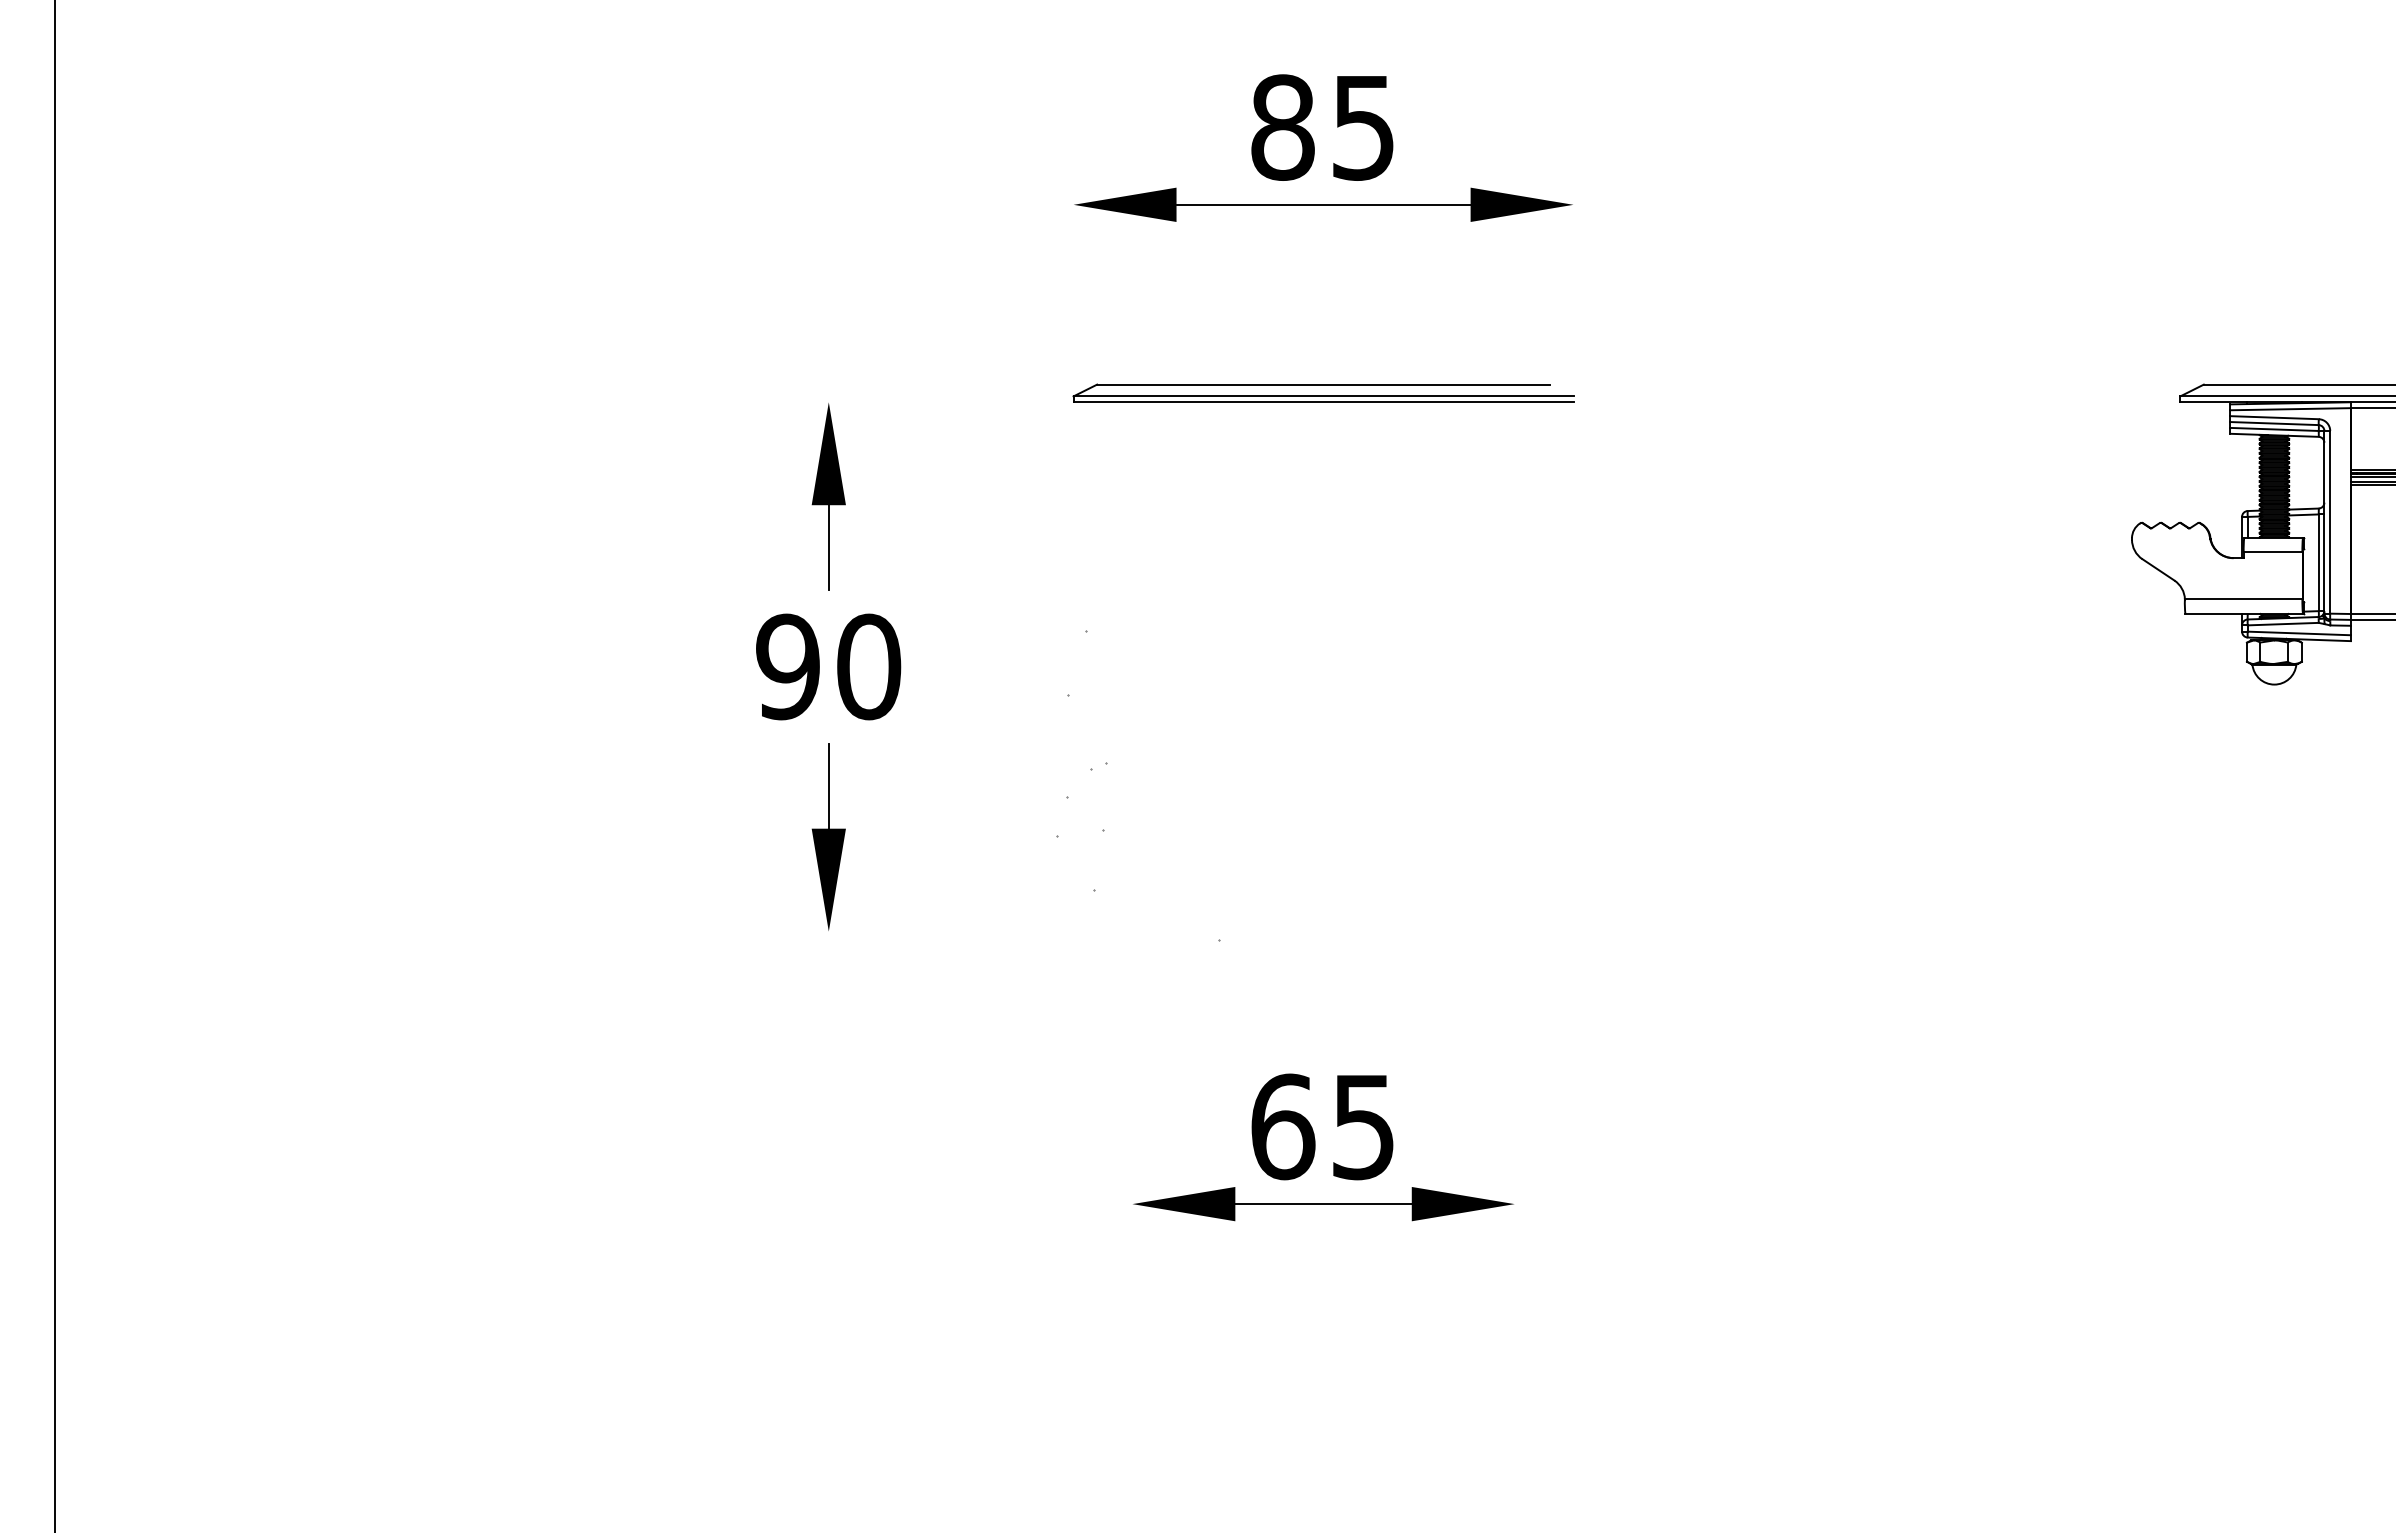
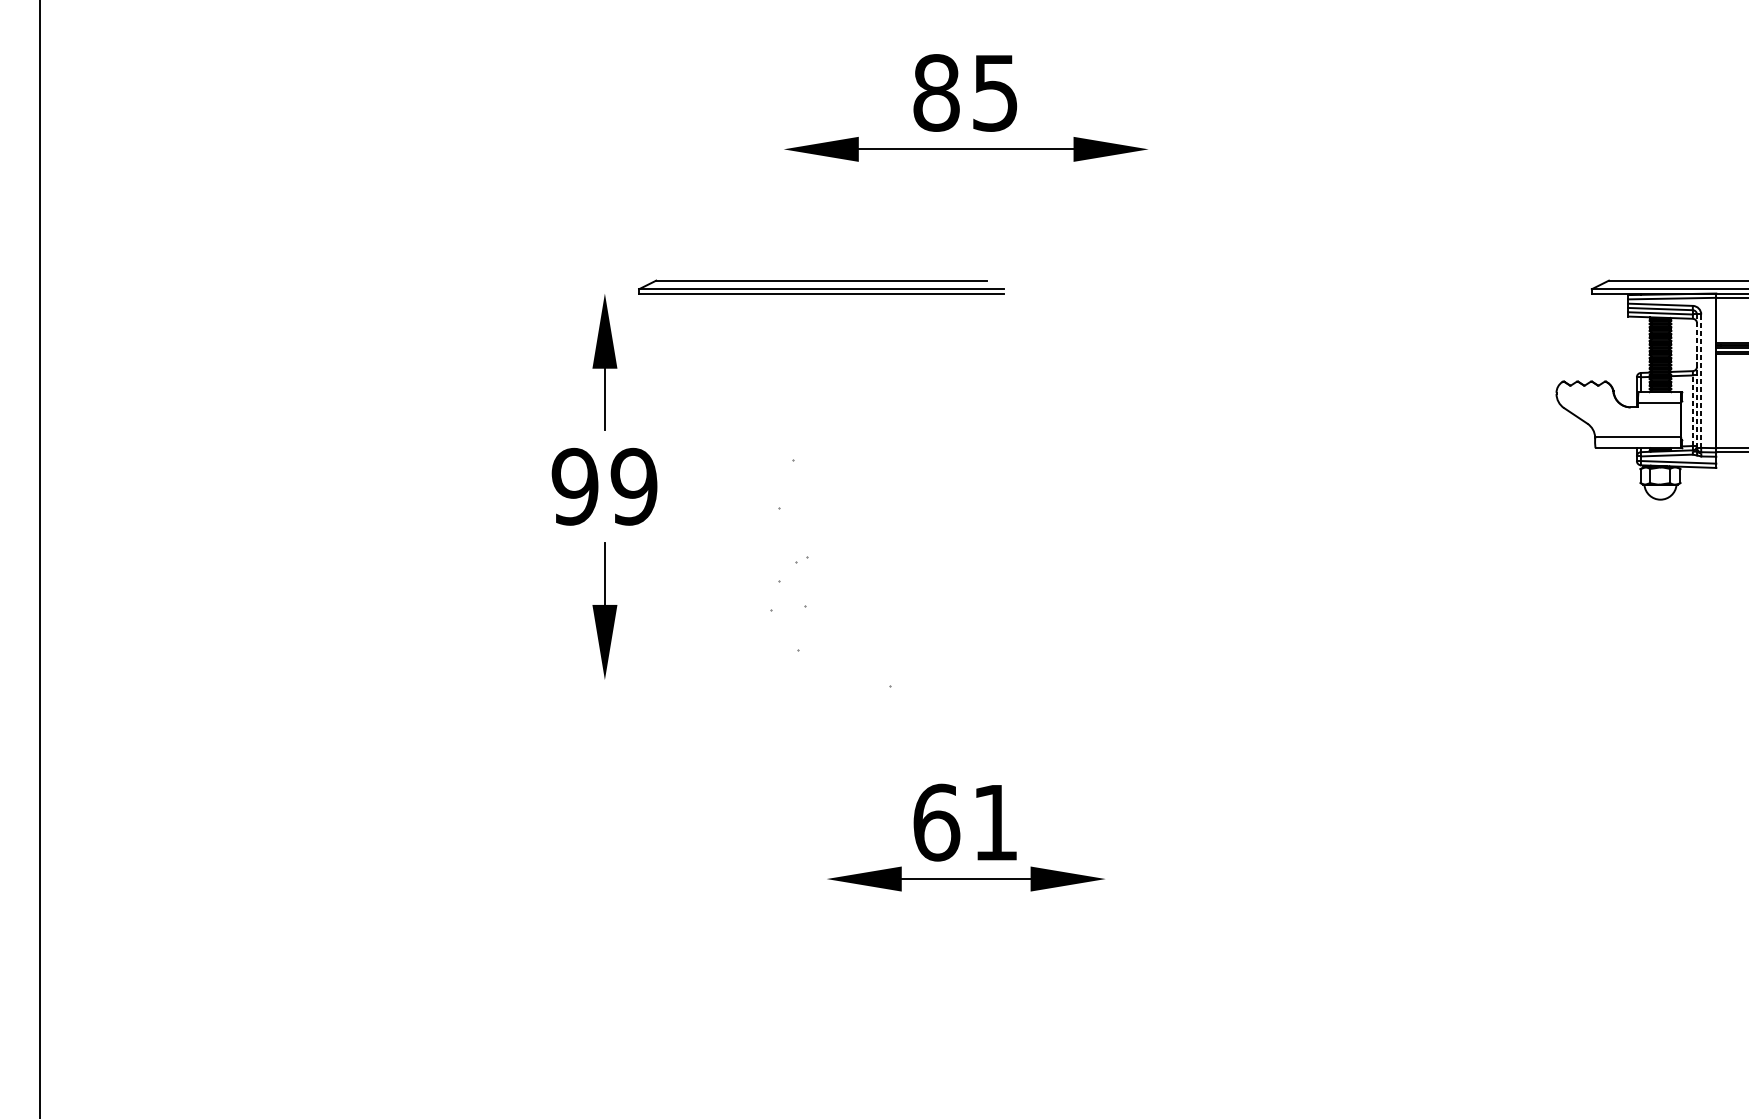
part: (1323, 392) -> (821, 286), moved
line: (2324, 521) -> (1697, 380), solid -> dashed
line: (2330, 522) -> (1701, 381), solid -> dashed
line: (2318, 562) -> (1692, 410), solid -> dashed
text: (868, 666) -> (633, 486), 90 -> 99
text: (1363, 1127) -> (995, 823), 65 -> 61

